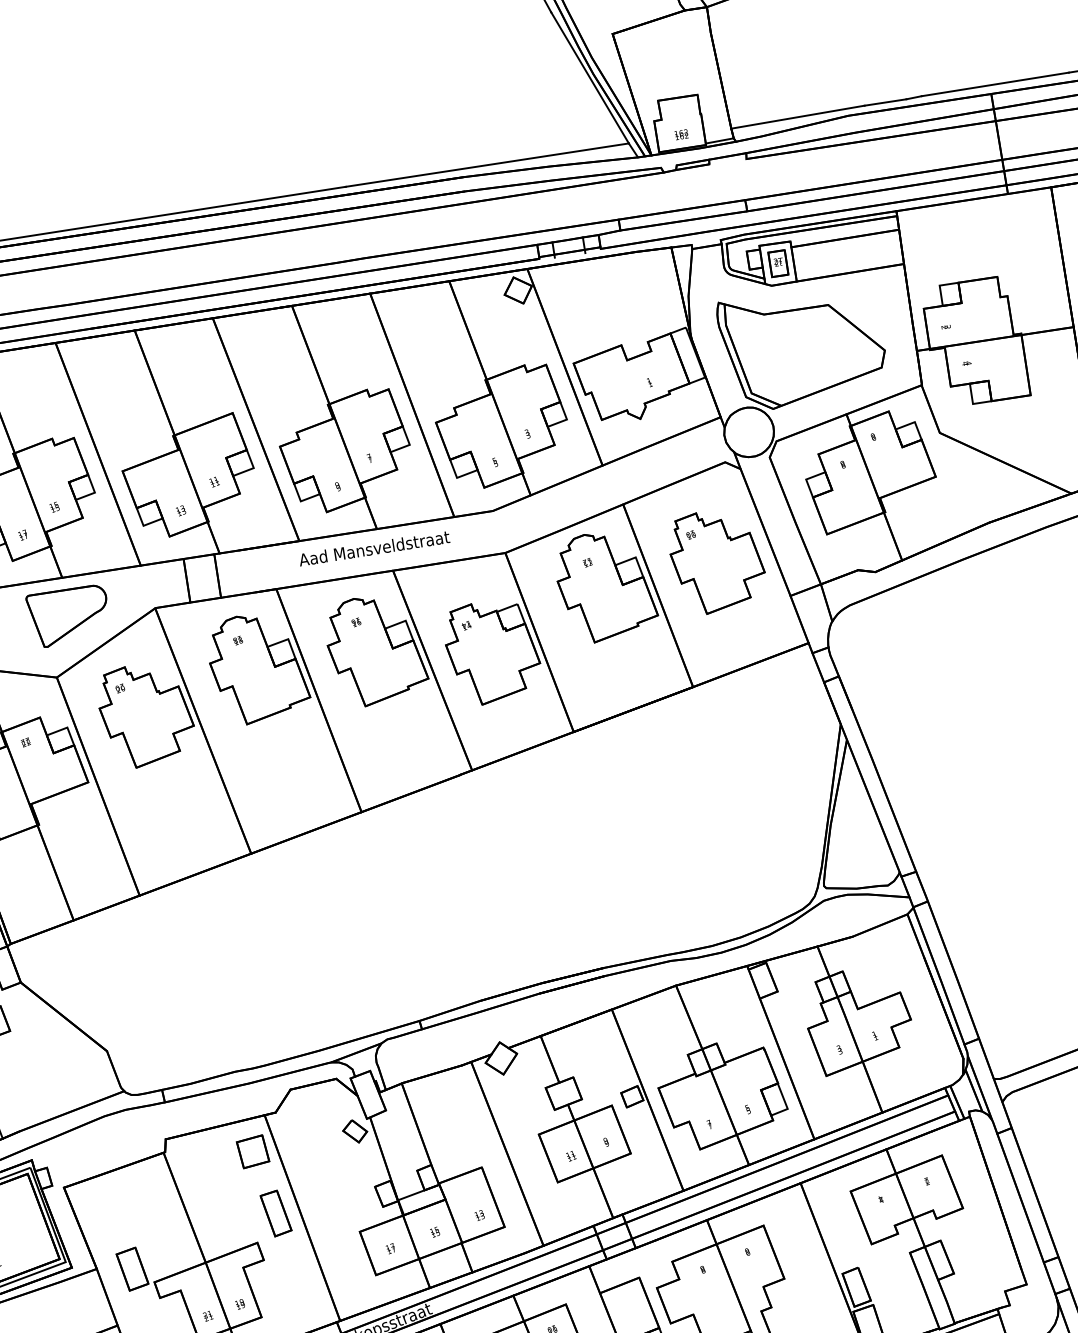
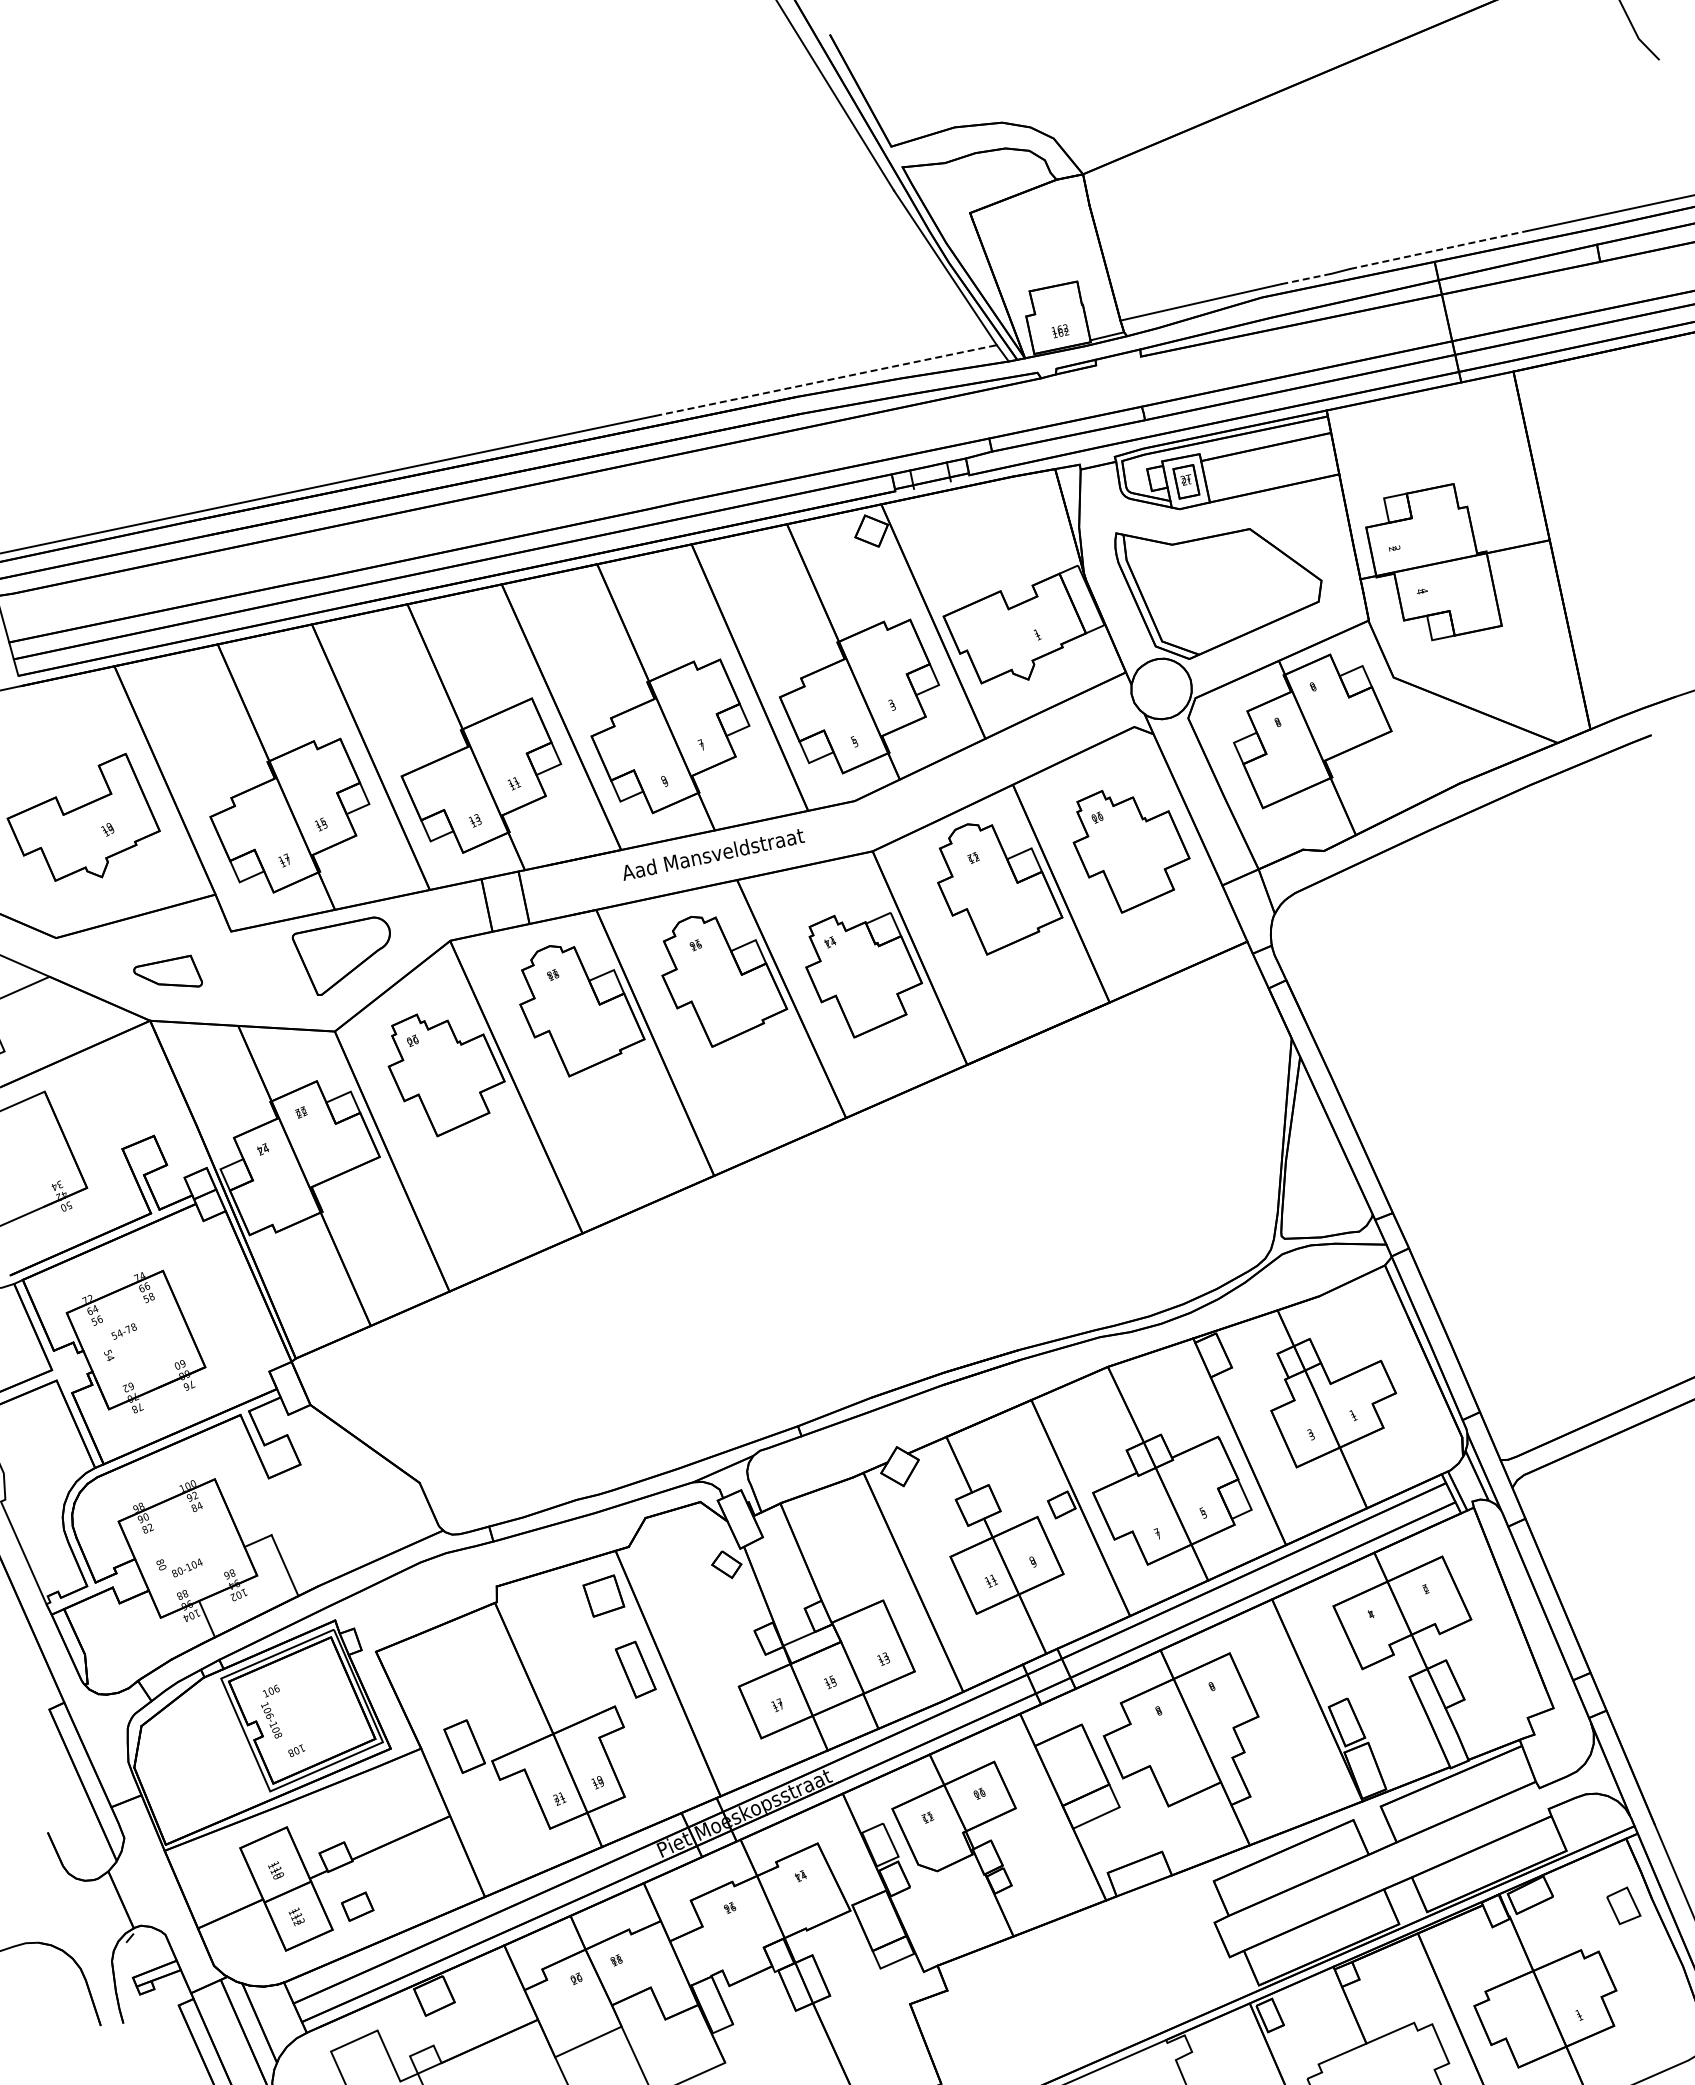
line: (994, 84) -> (1438, 249), solid -> dashed
line: (885, 102) -> (1306, 278), solid -> dashed
line: (487, 165) -> (826, 380), solid -> dashed

